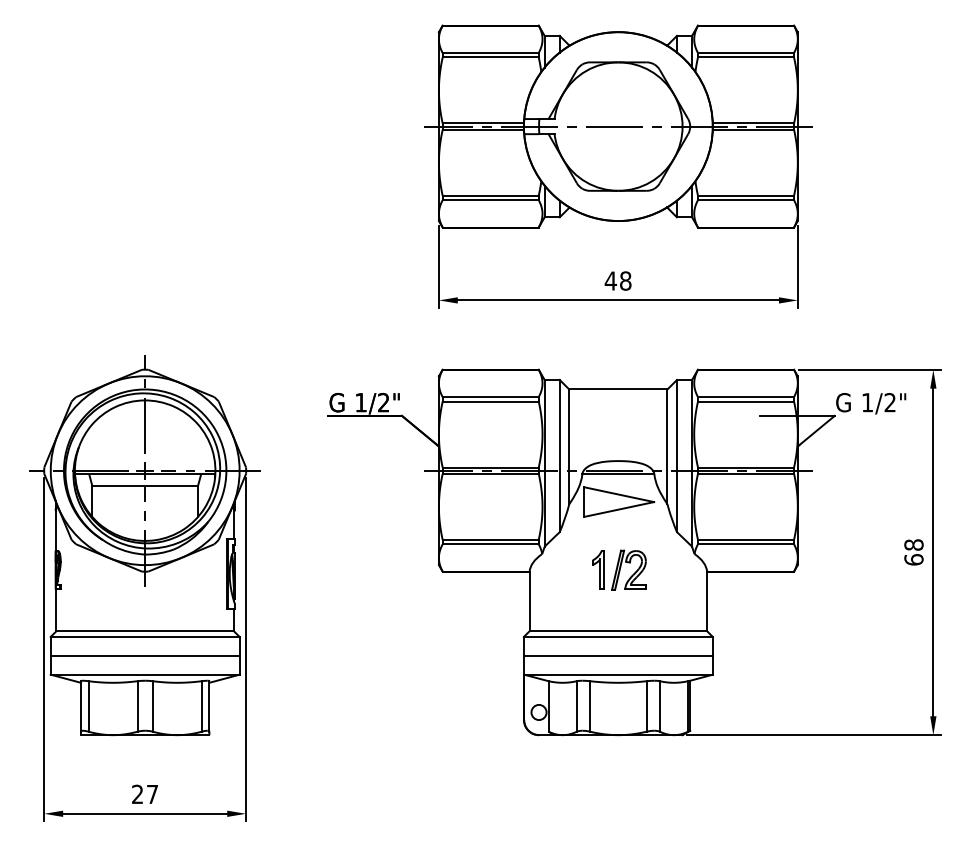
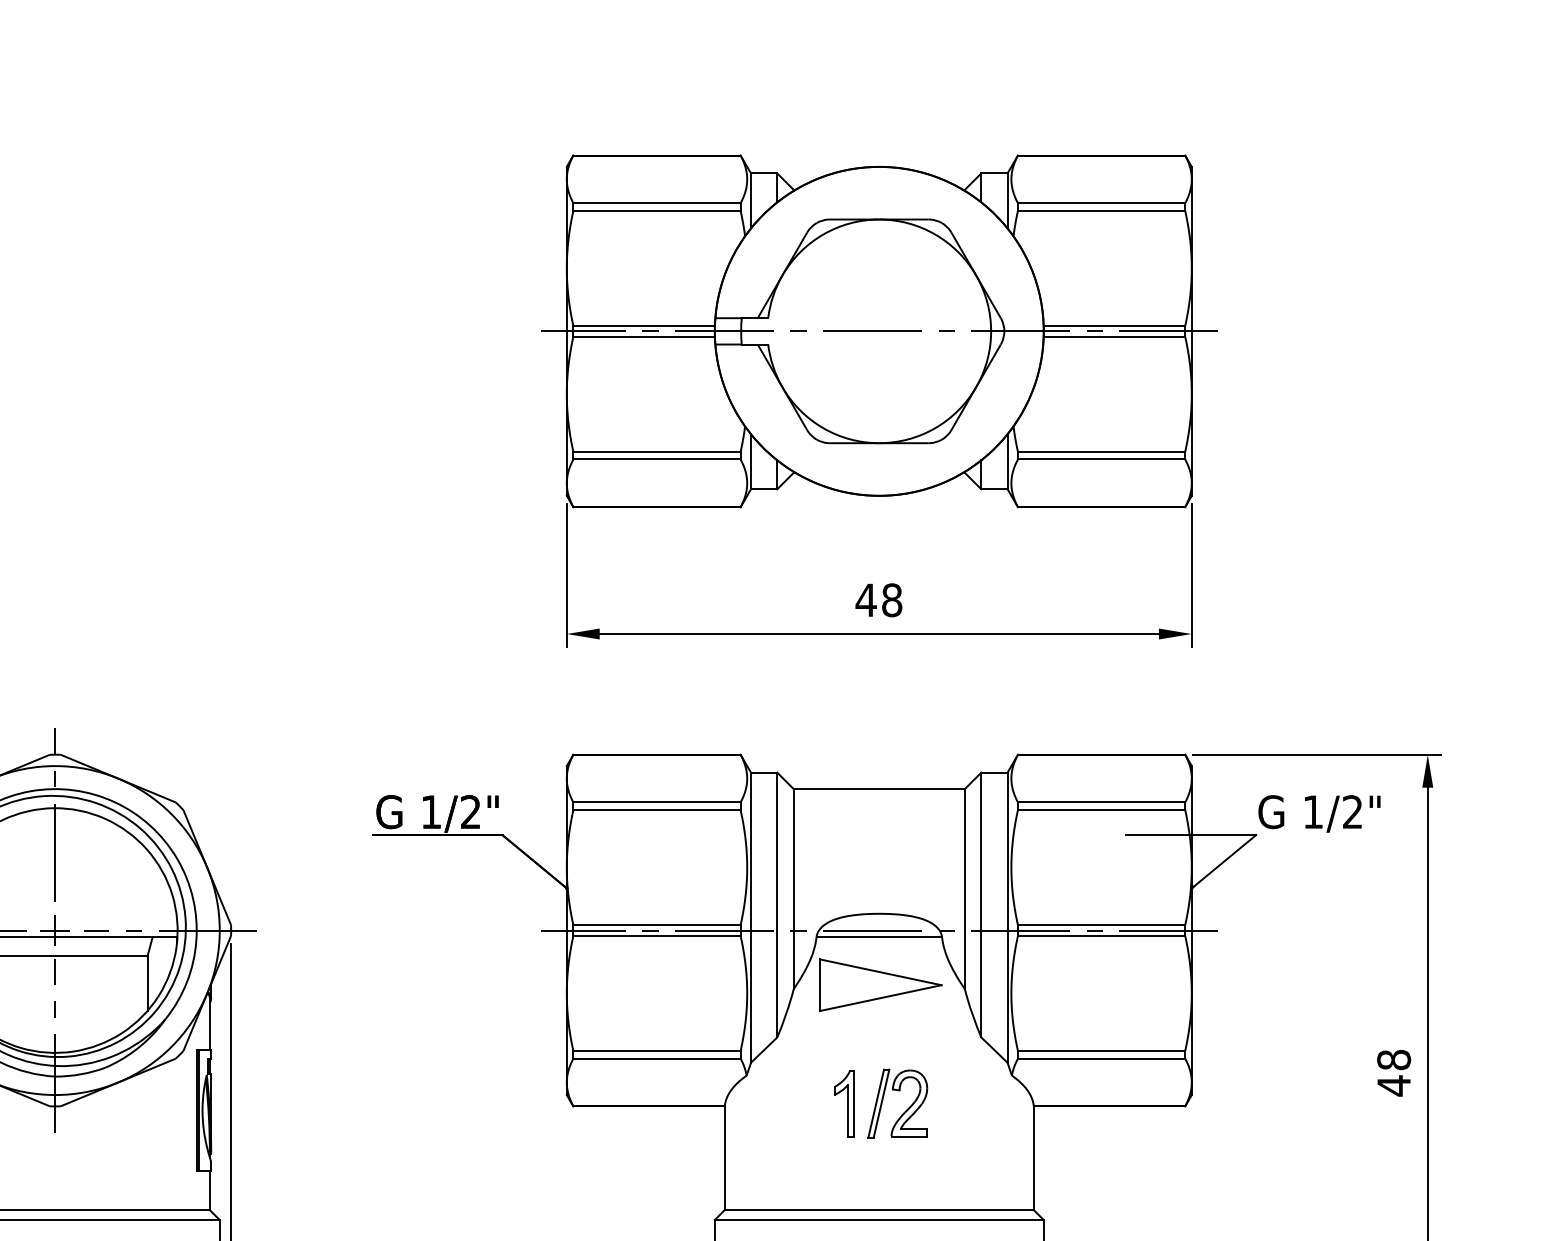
text: (913, 559) -> (1393, 1085), 68 -> 48

